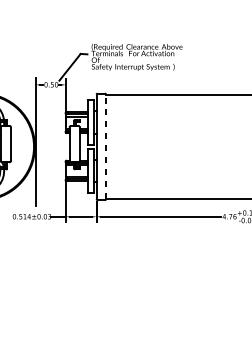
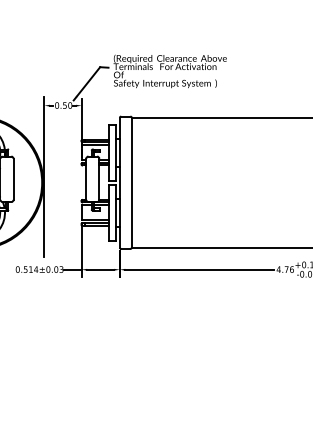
line: (105, 146) -> (131, 182), dashed -> solid

